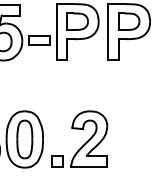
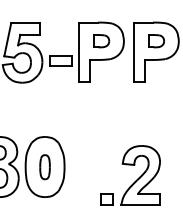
part: (77, 20) -> (101, 40), size x0.7
part: (129, 20) -> (156, 40), size x0.7
part: (24, 139) -> (44, 167), size x0.6
part: (84, 143) -> (135, 180), moved

